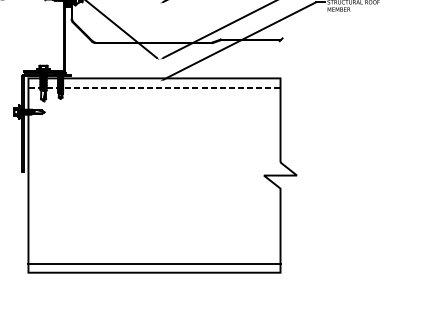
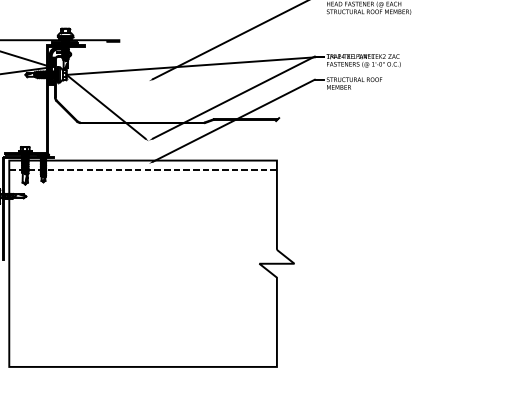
line: (153, 263) -> (142, 357), removed

